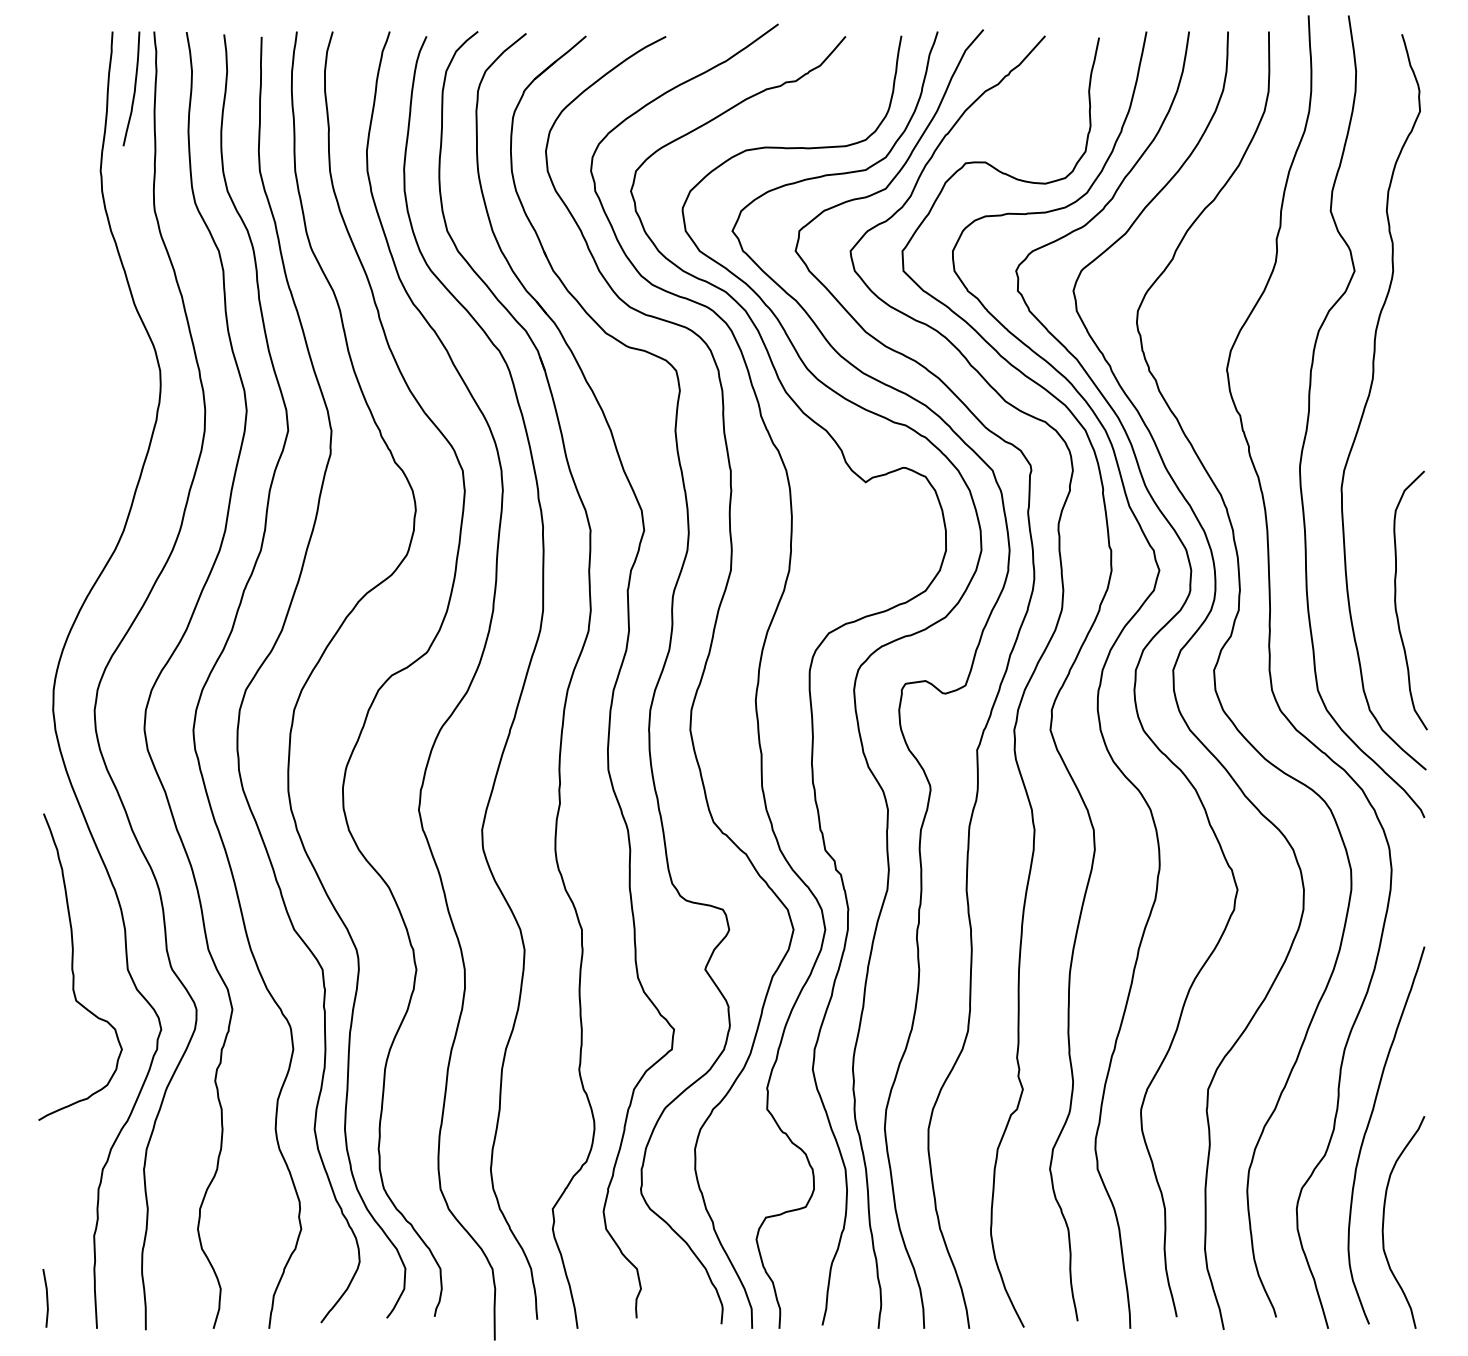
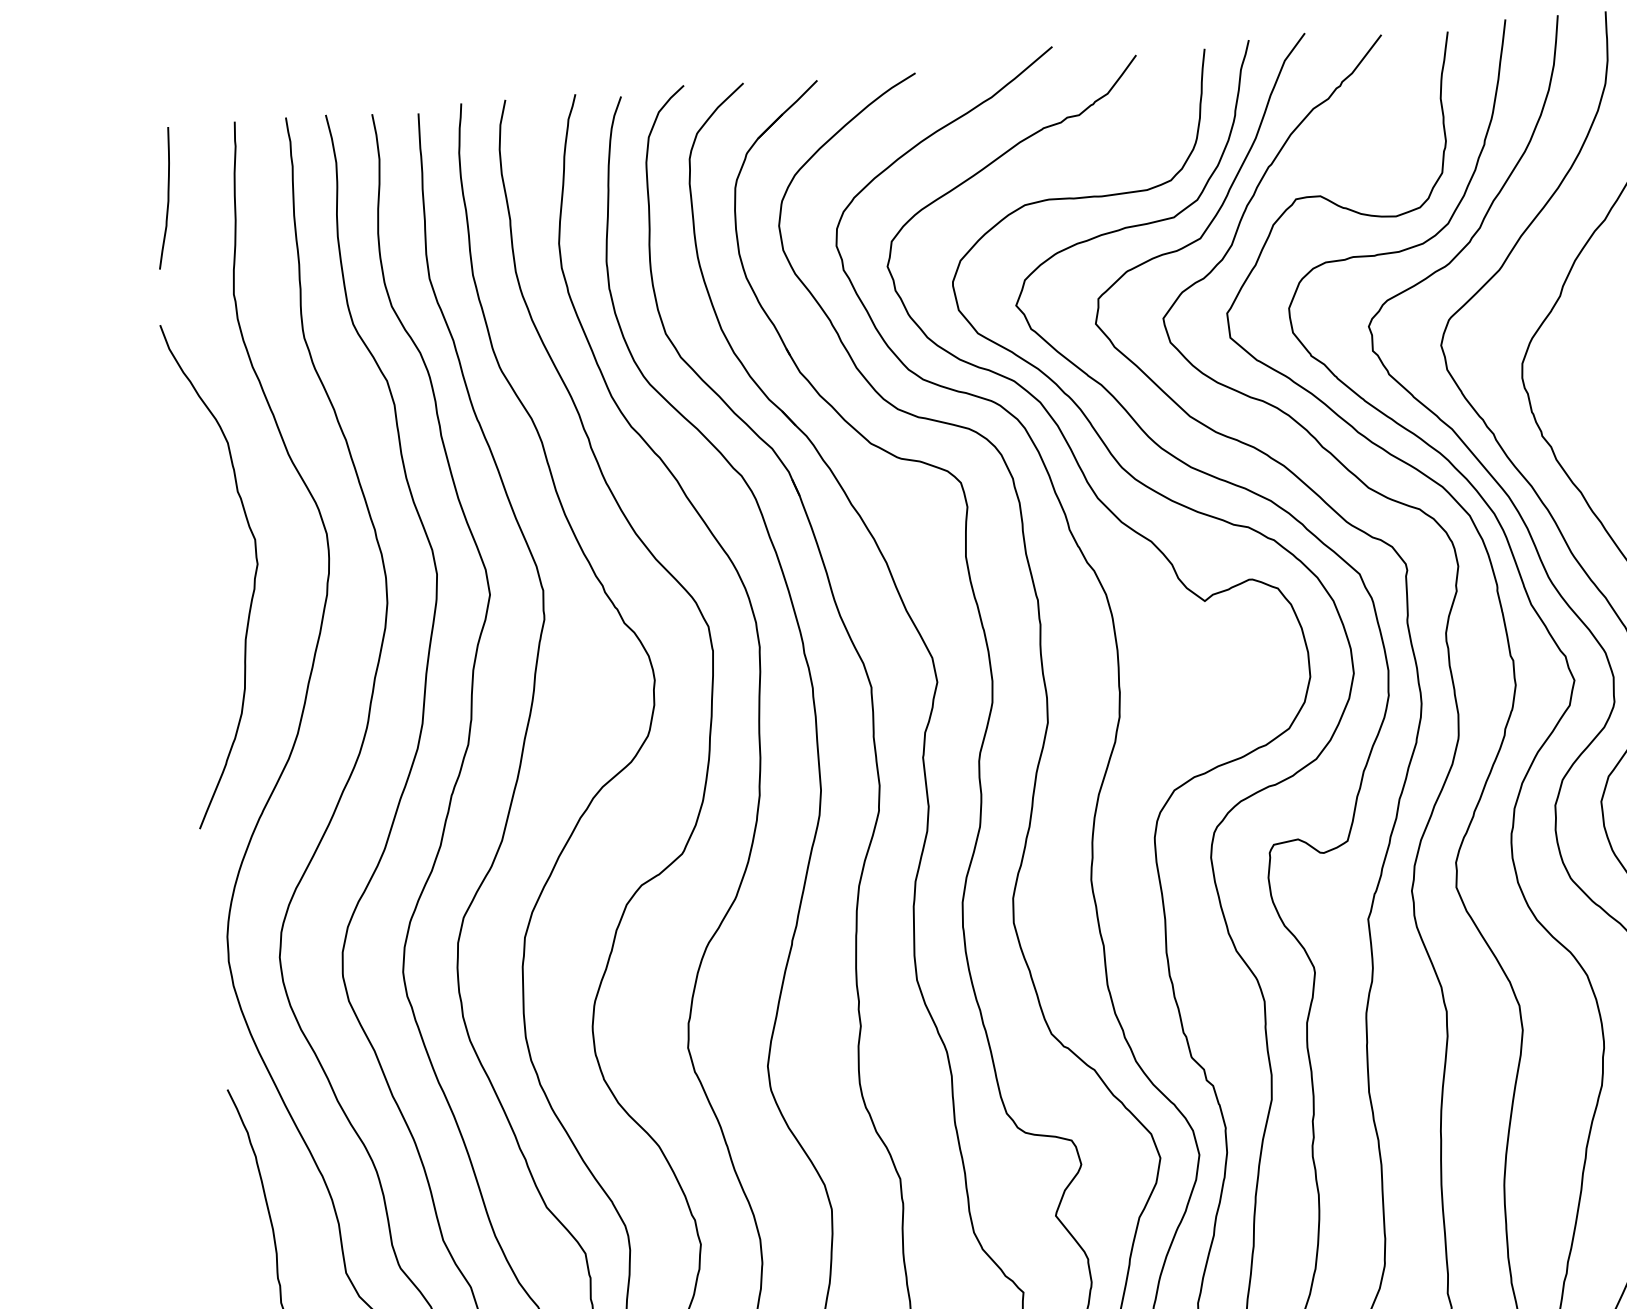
curve: (134, 88) -> (167, 197), moved
curve: (98, 400) -> (253, 576), added

